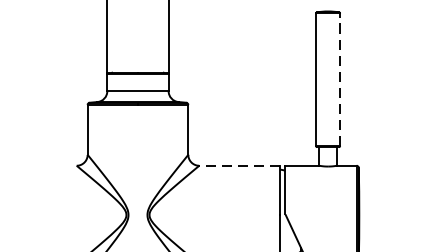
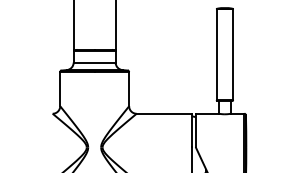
line: (340, 79) -> (233, 54), dashed -> solid
line: (239, 165) -> (164, 113), dashed -> solid

